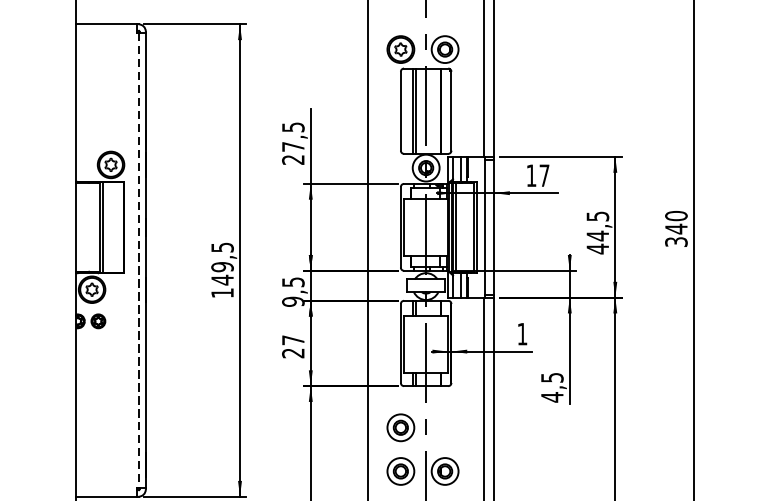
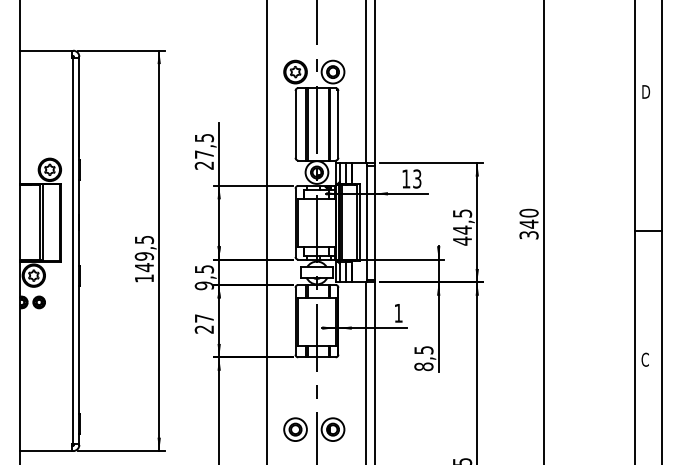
text: (544, 175) -> (417, 178), 17 -> 13
line: (138, 260) -> (73, 250), dashed -> solid
text: (551, 396) -> (423, 366), 4,5 -> 8,5
part: (400, 427) -> (295, 392), removed

